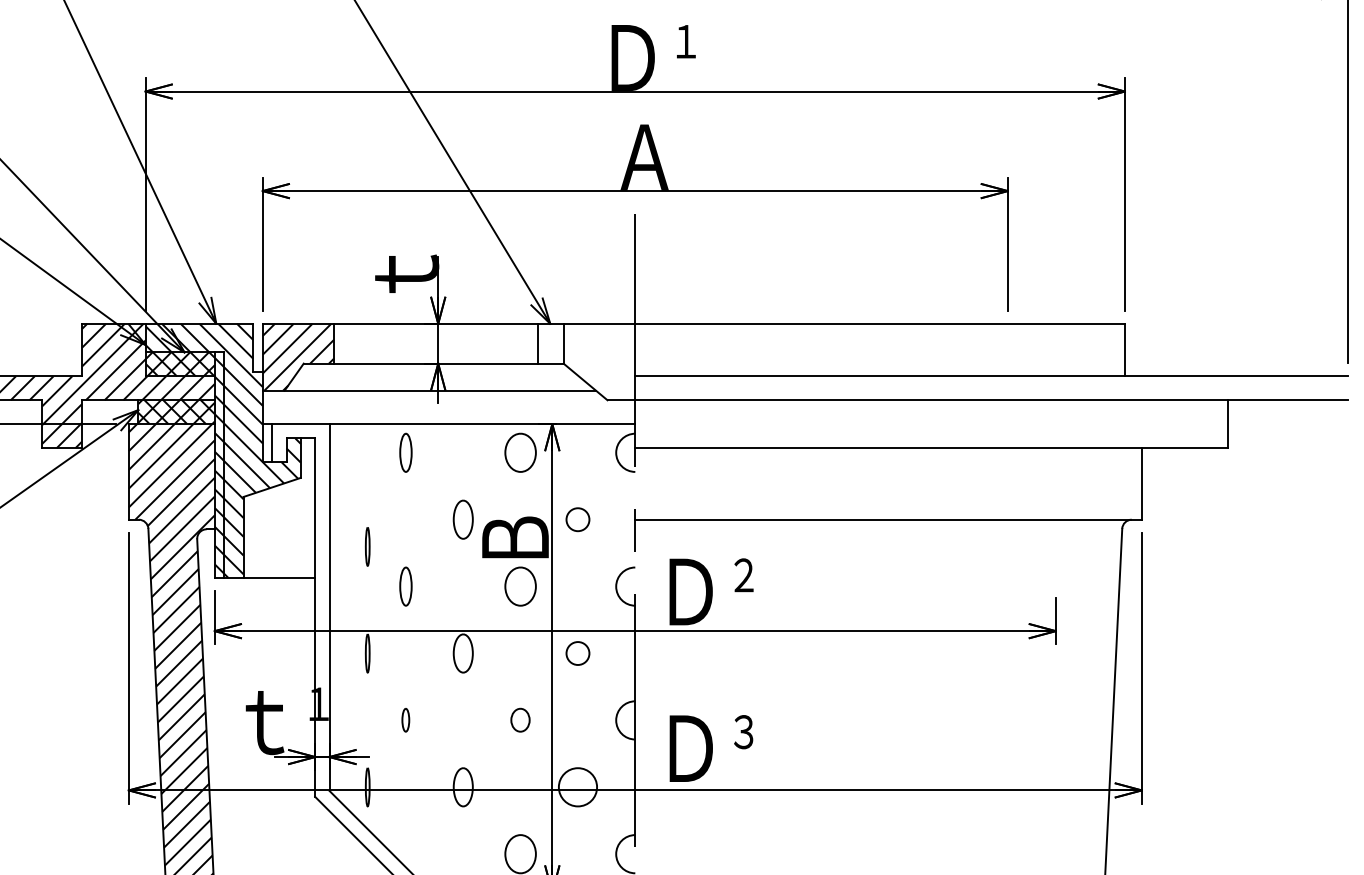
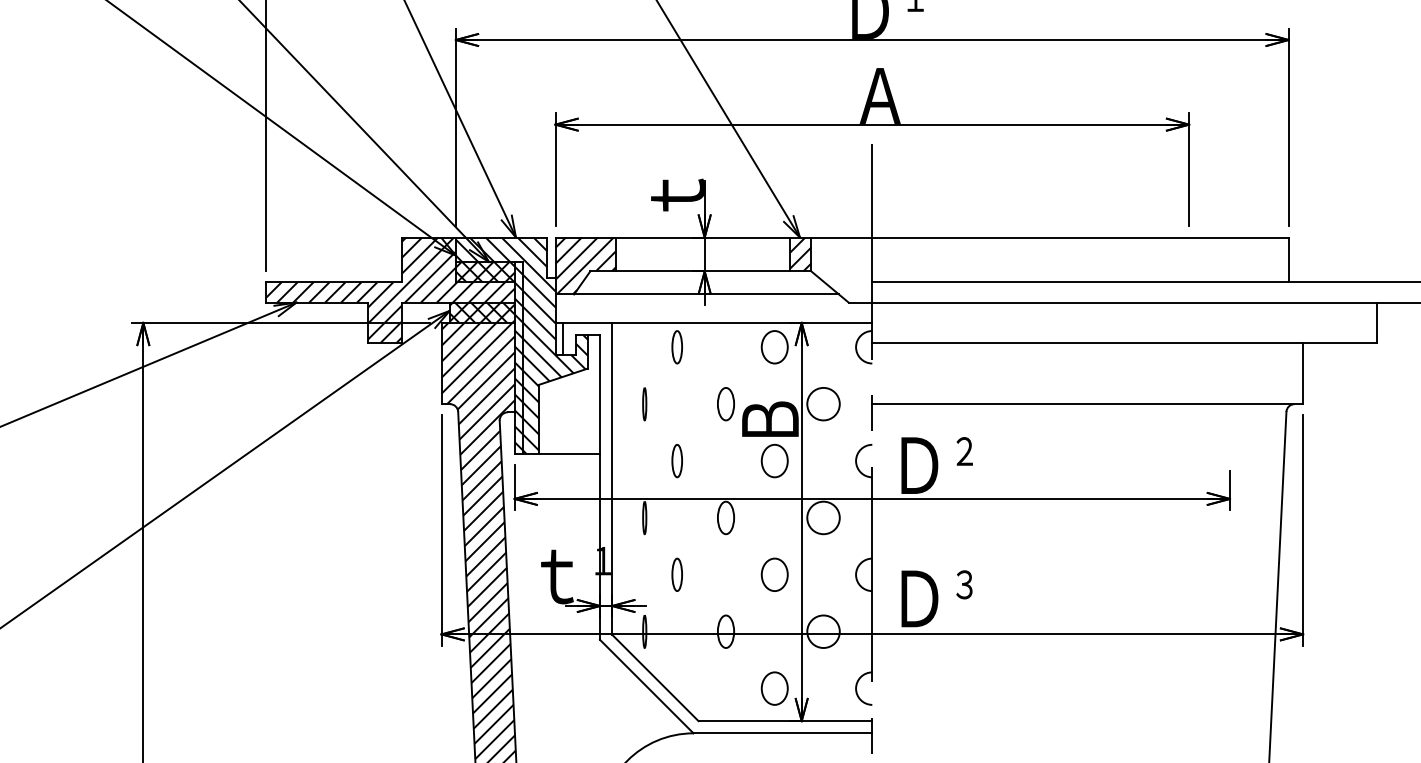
hatch: (550, 343) -> (800, 254), added
circle: (577, 518) -> (823, 403), size x1.67
part: (367, 547) -> (644, 404), moved
circle: (577, 652) -> (823, 517), size x1.67
part: (405, 719) -> (676, 574), size x1.67
part: (520, 719) -> (774, 574), size x1.67

